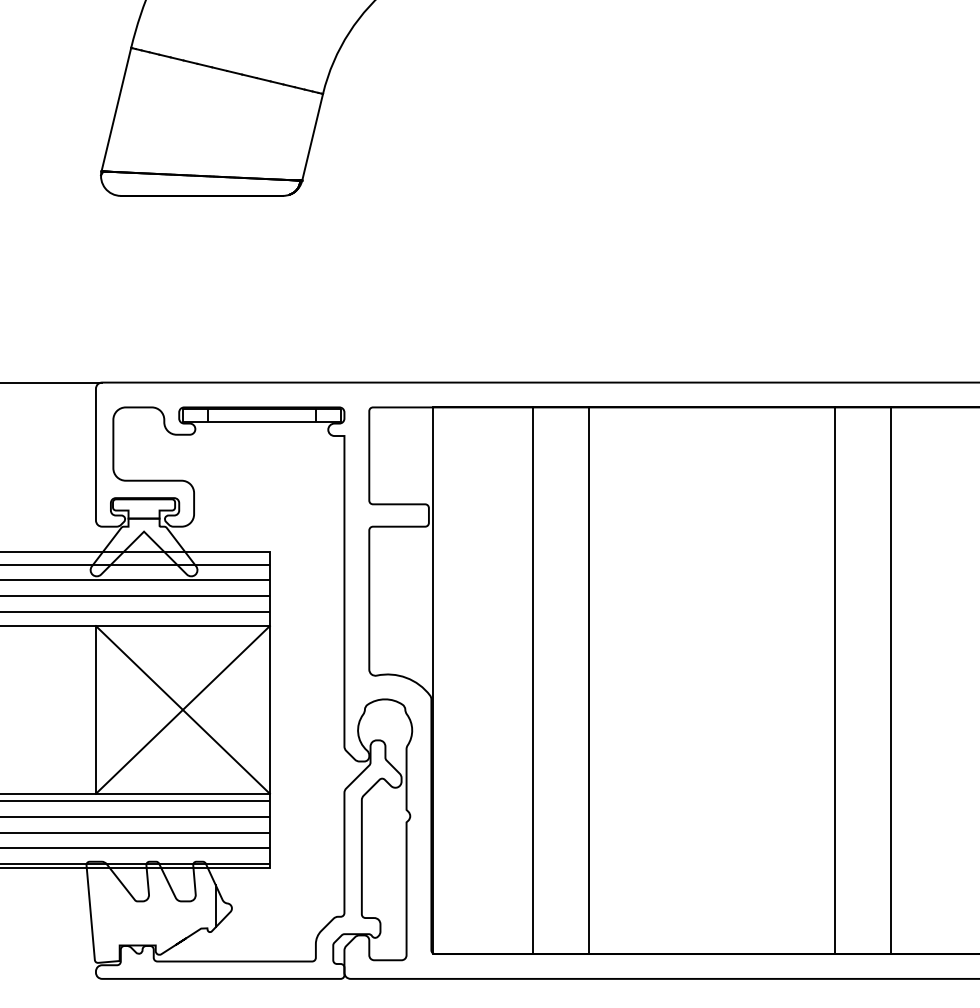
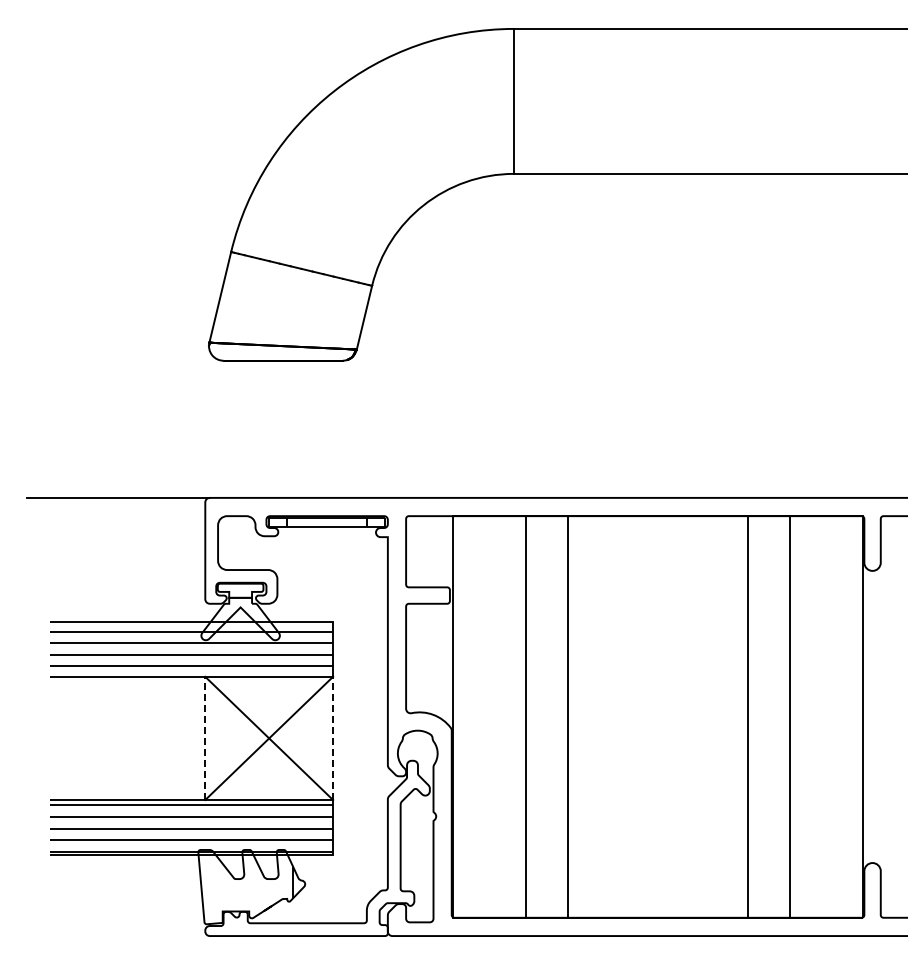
line: (96, 710) -> (205, 738), solid -> dashed
line: (270, 710) -> (333, 738), solid -> dashed

